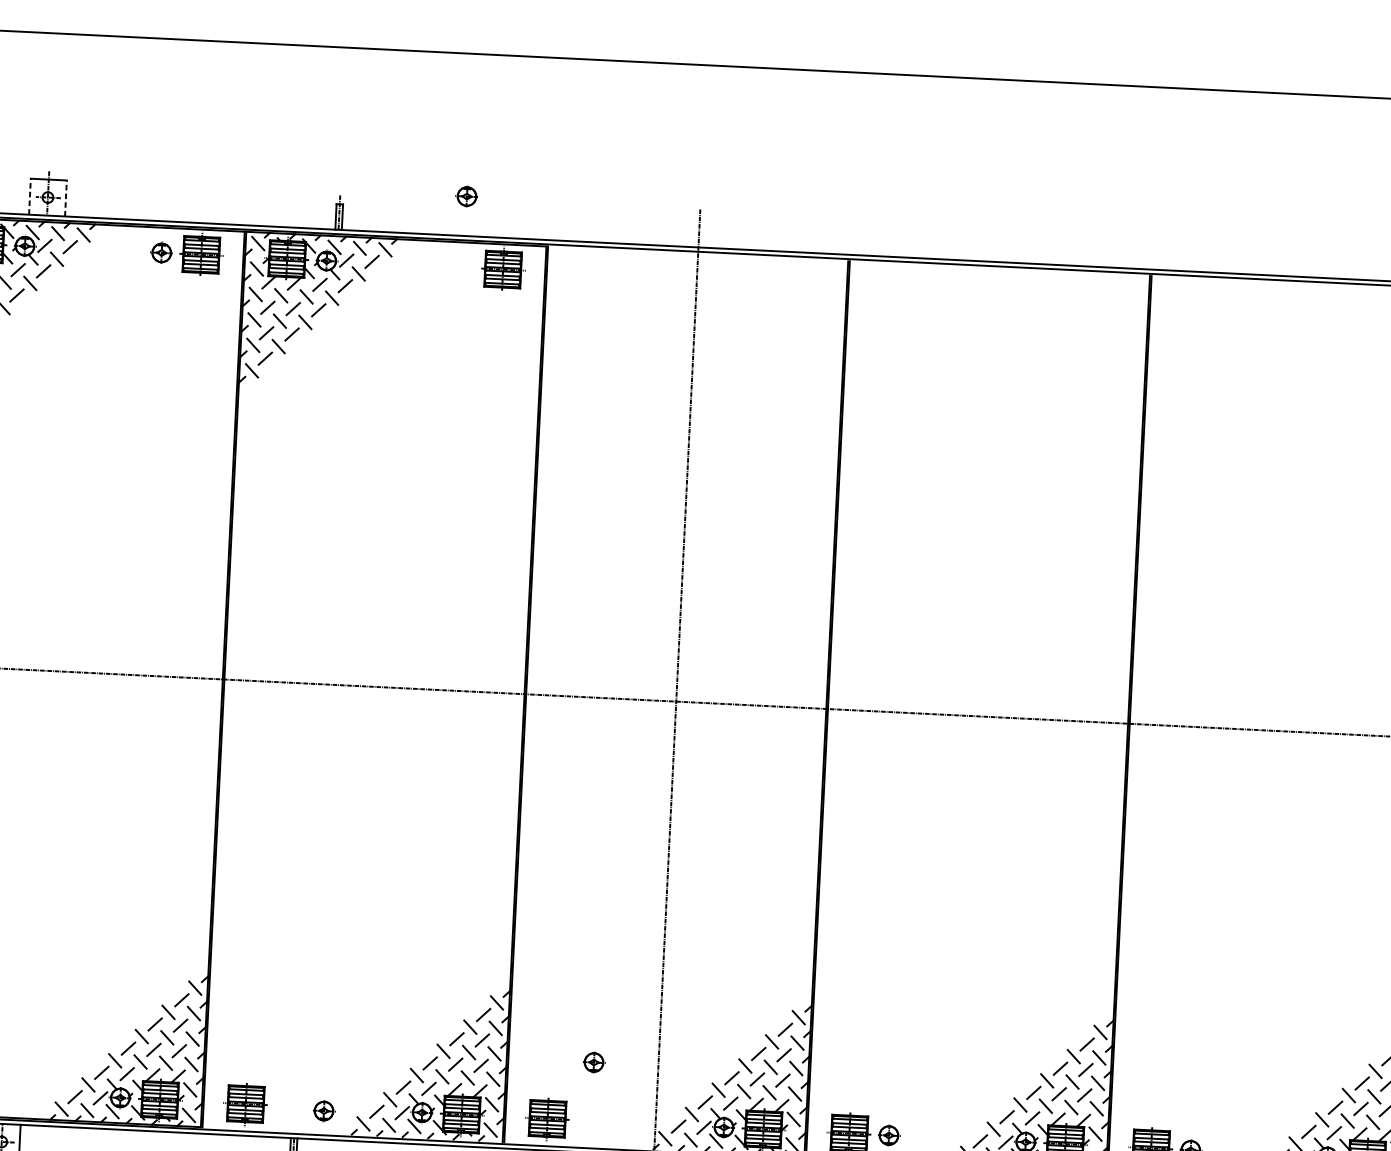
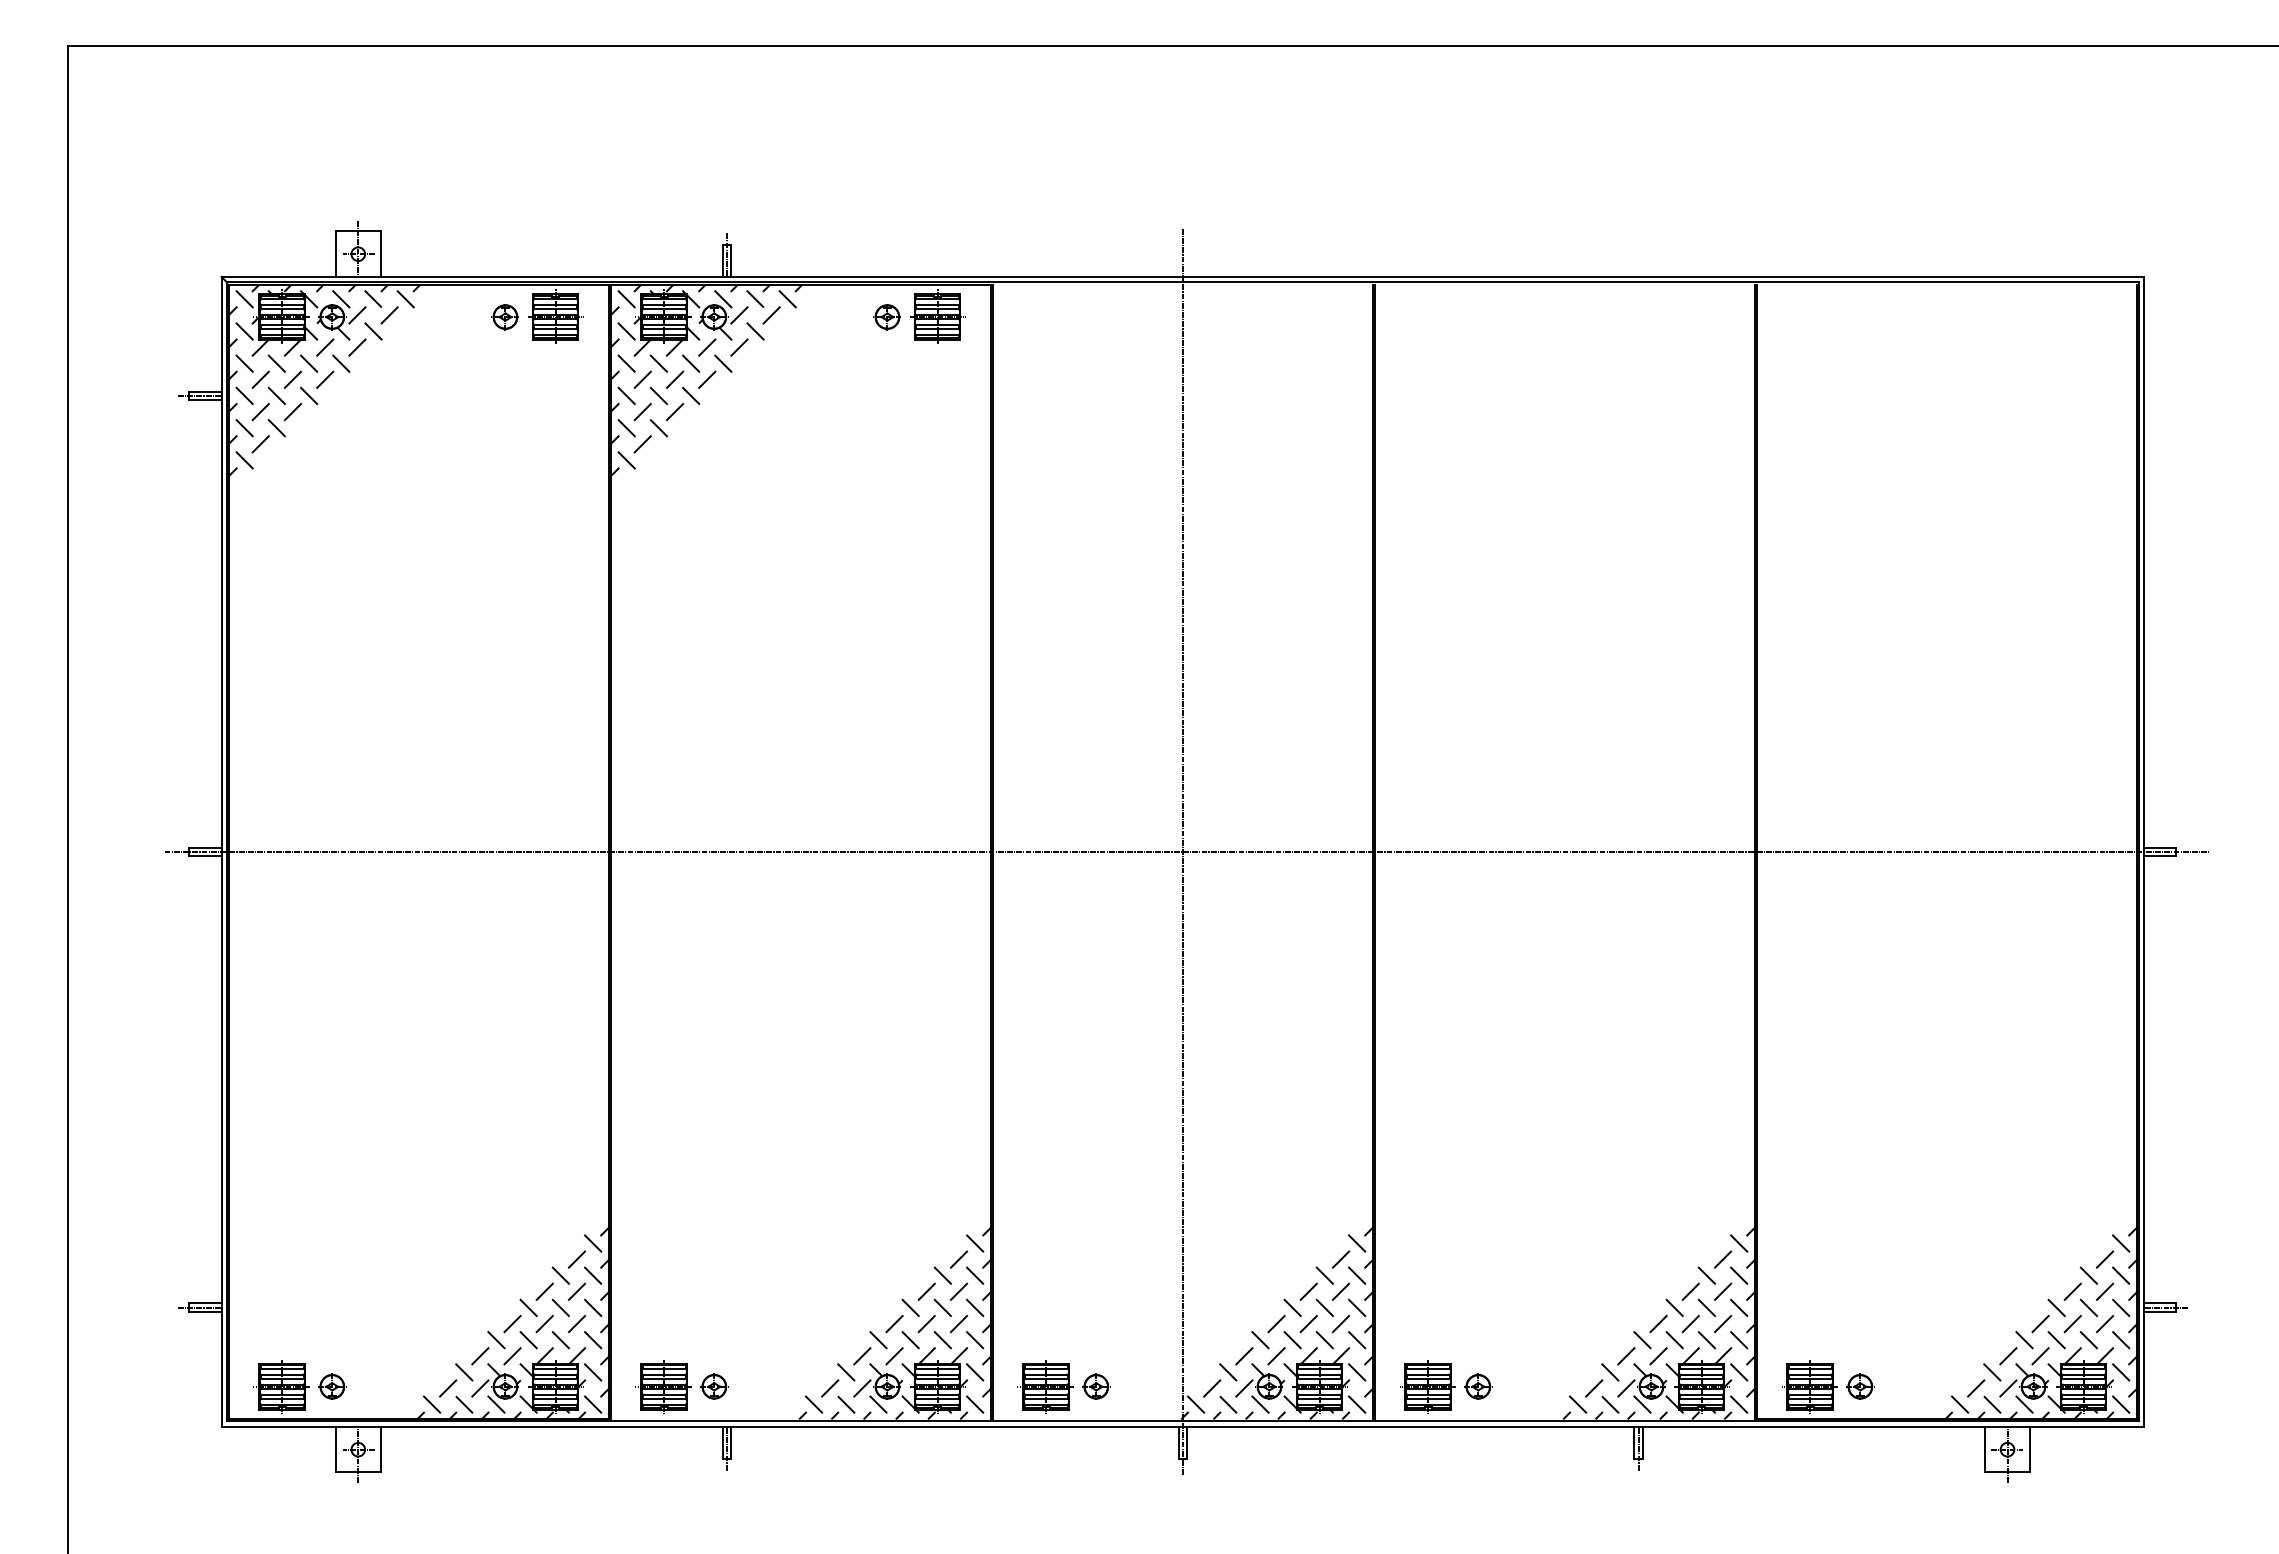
line: (29, 196) -> (335, 254), dashed -> solid
part: (466, 196) -> (886, 317), moved
line: (66, 198) -> (381, 254), dashed -> solid
part: (594, 1062) -> (1096, 1386), moved
part: (324, 1110) -> (714, 1386), moved

